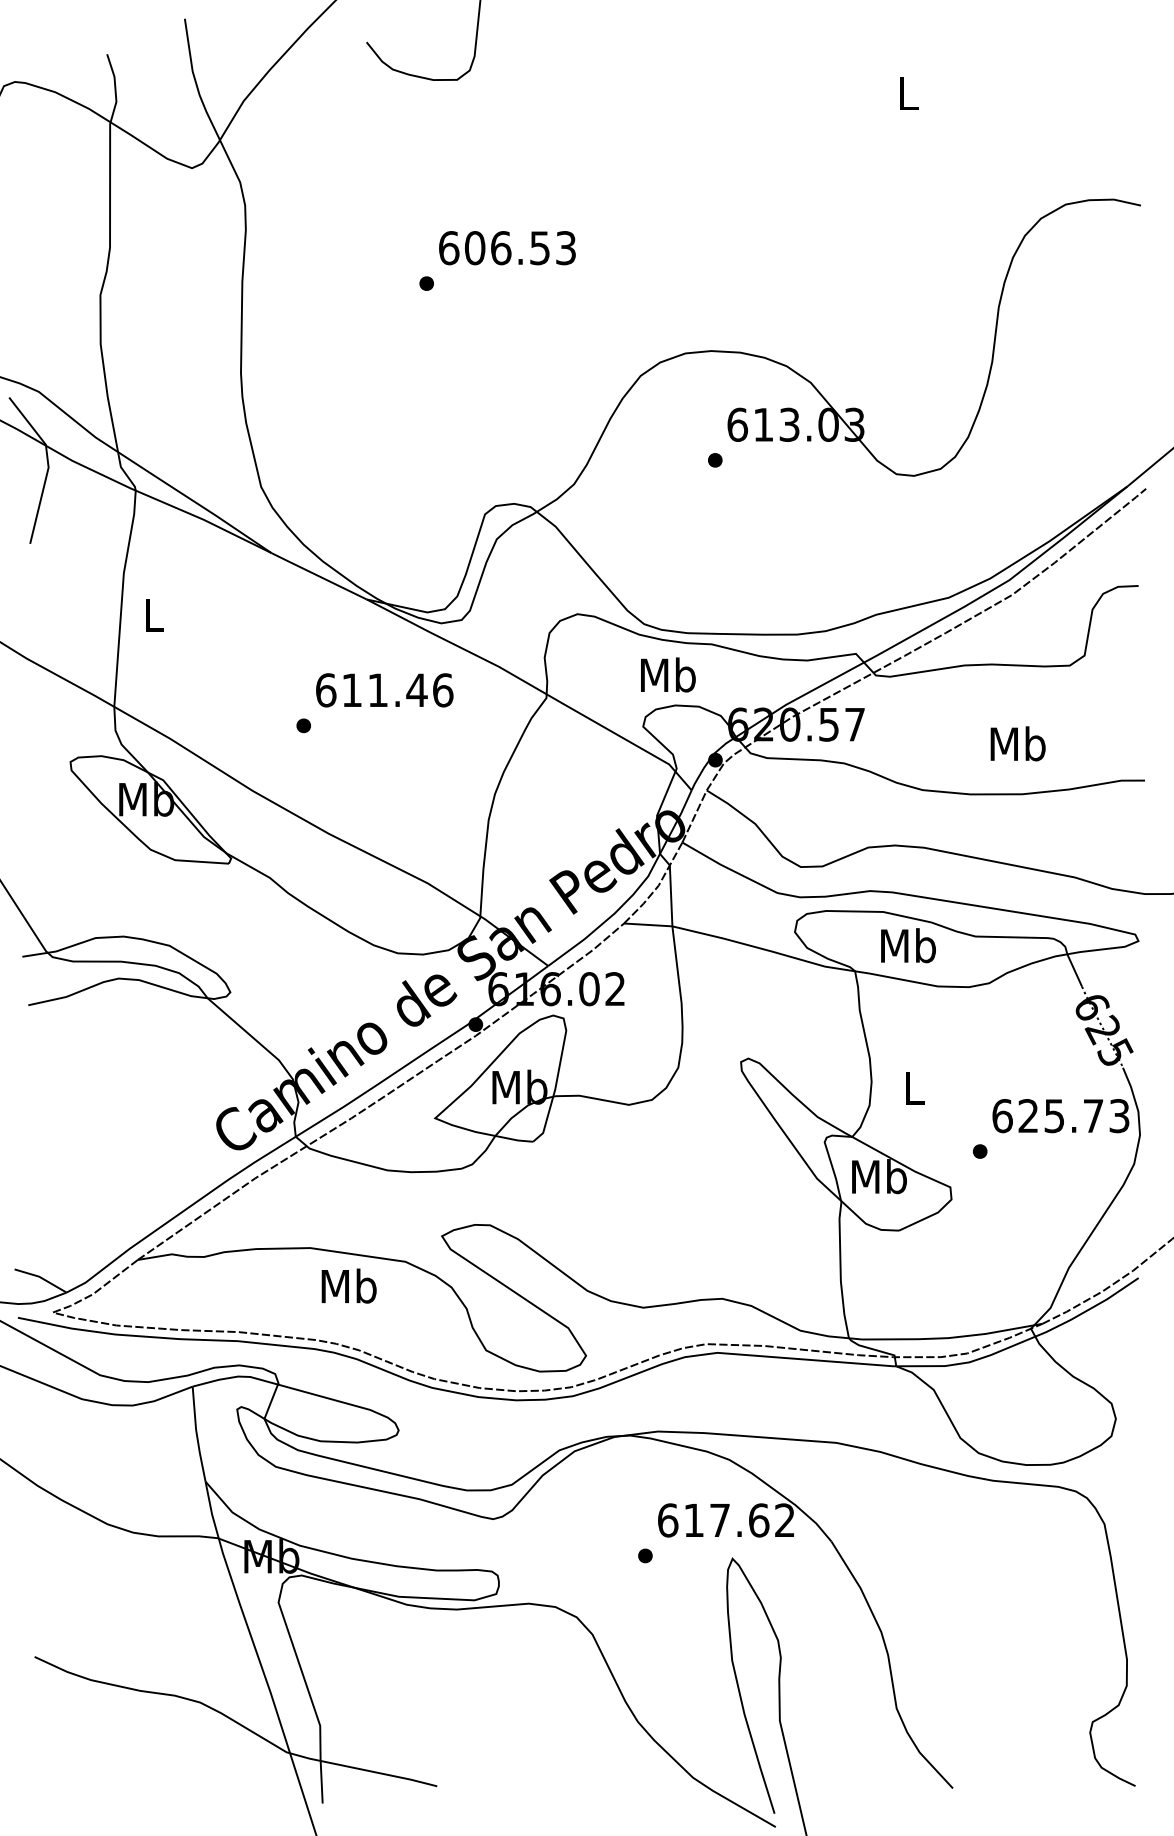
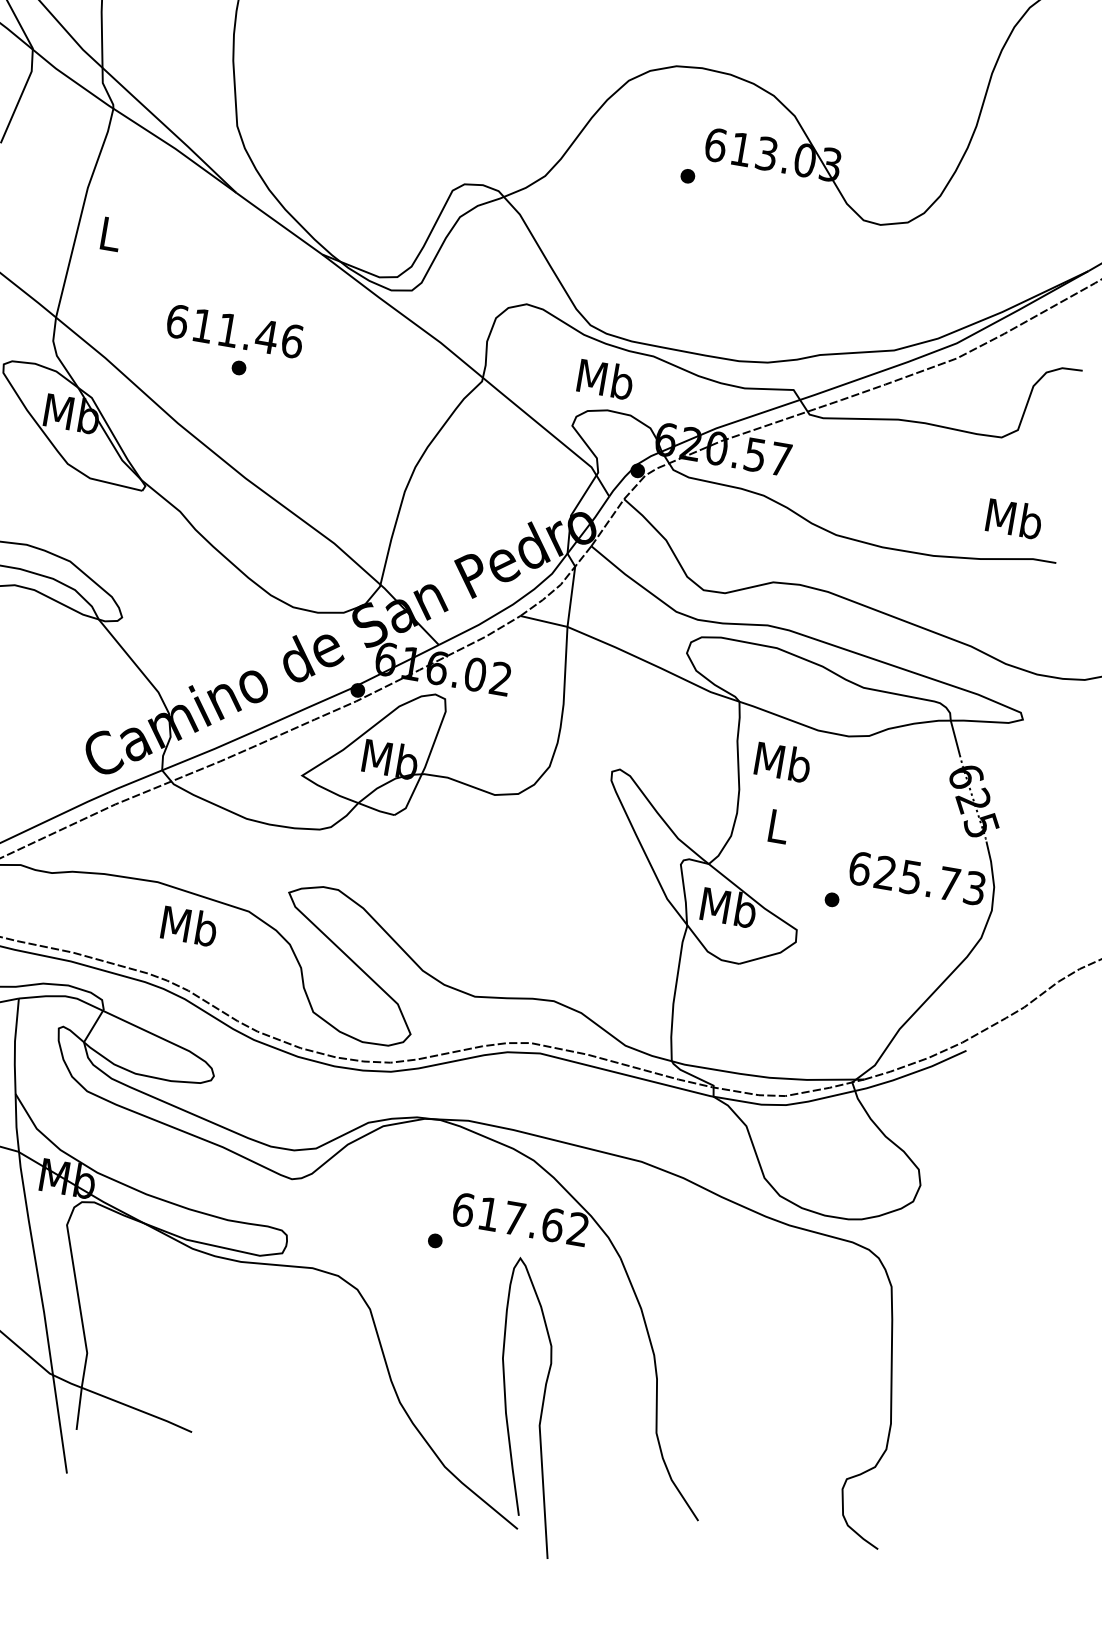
text: (384, 690) -> (234, 331), moved
text: (1017, 743) -> (1013, 518), moved
text: (908, 945) -> (783, 761), moved

